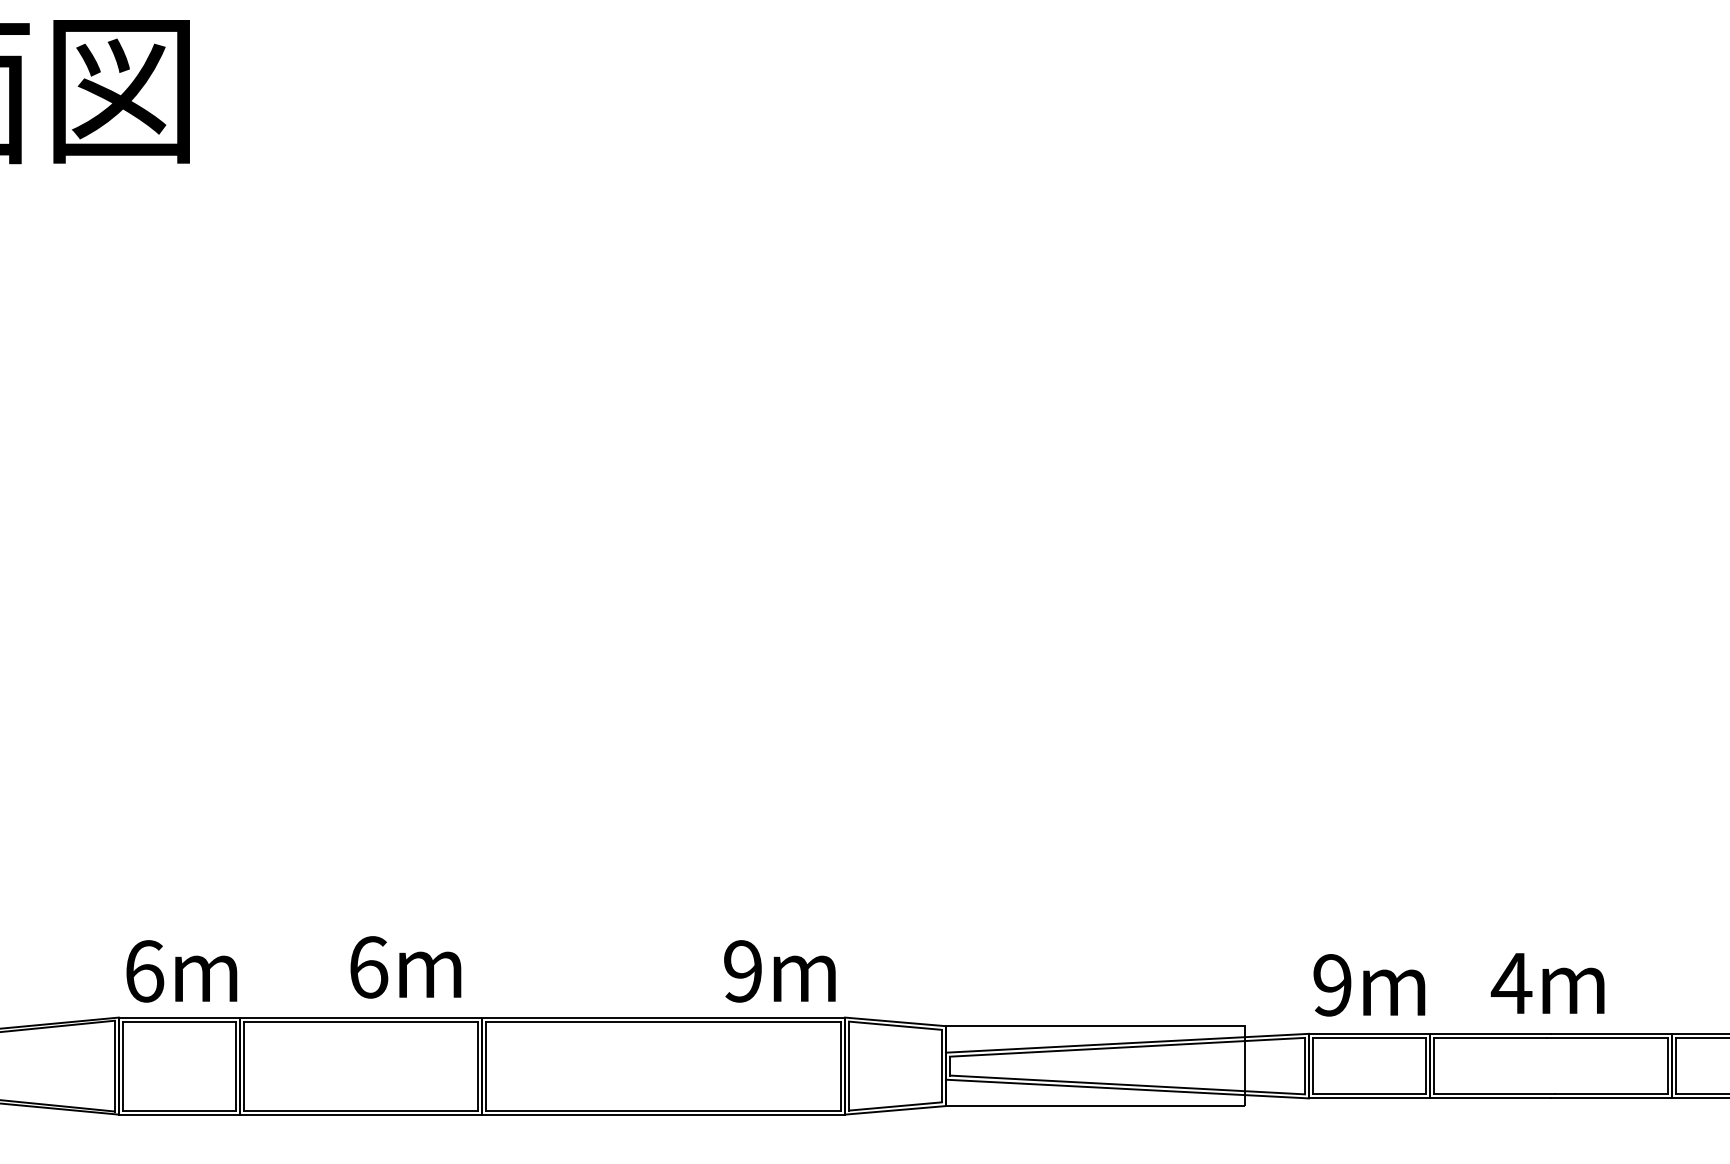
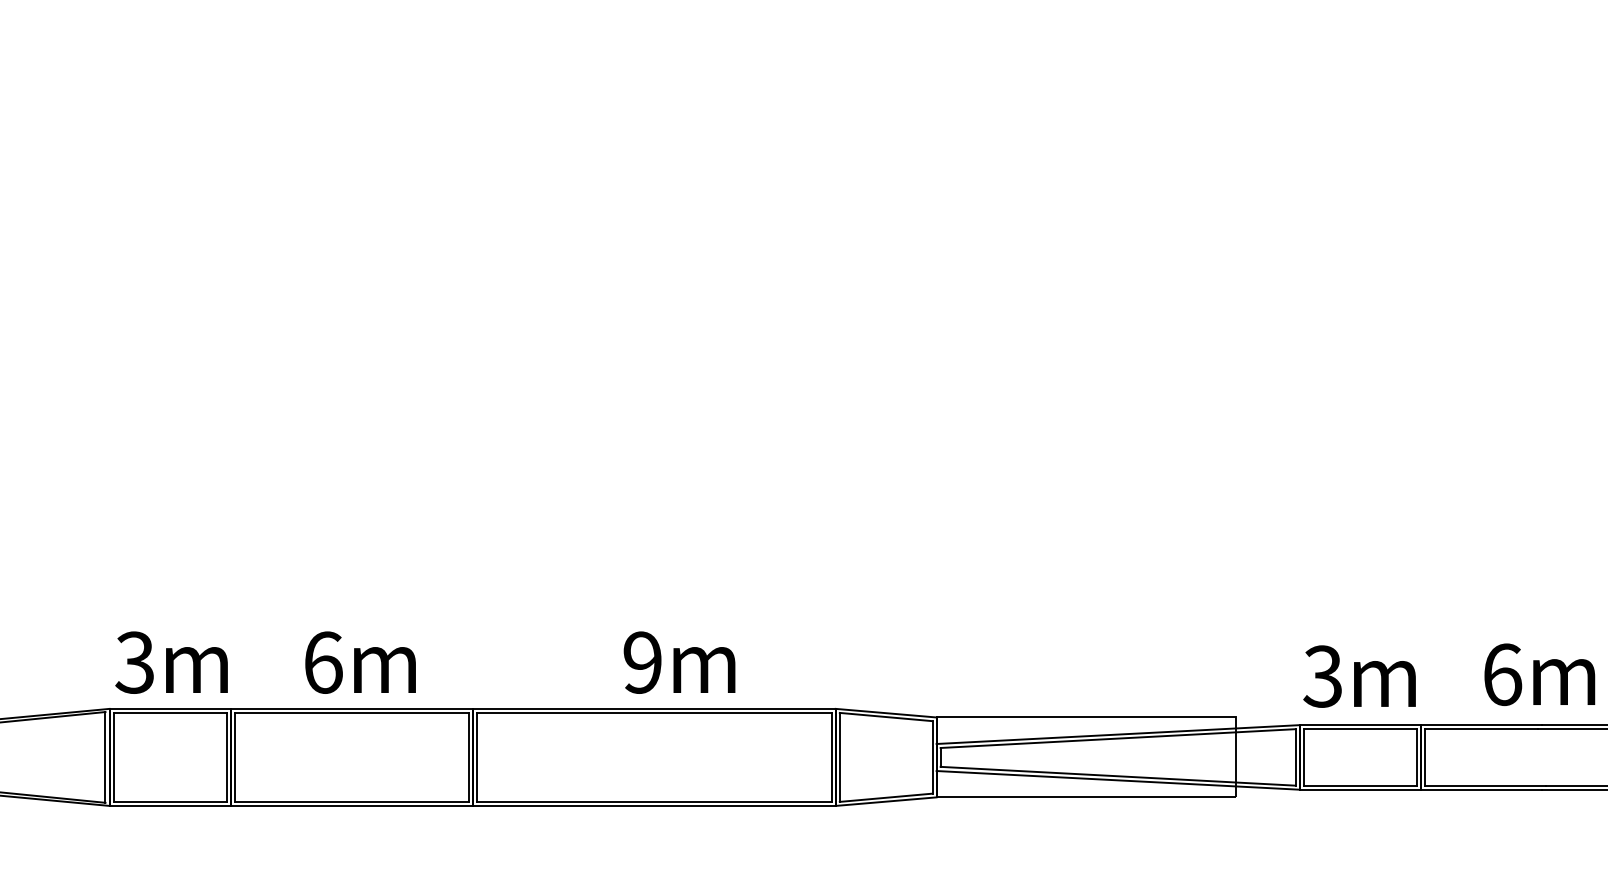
text: (405, 967) -> (360, 662), moved
text: (144, 971) -> (135, 662), 6m -> 3m
text: (779, 971) -> (679, 662), moved
text: (1511, 983) -> (1502, 674), 4m -> 6m
text: (1331, 985) -> (1322, 676), 9m -> 3m

